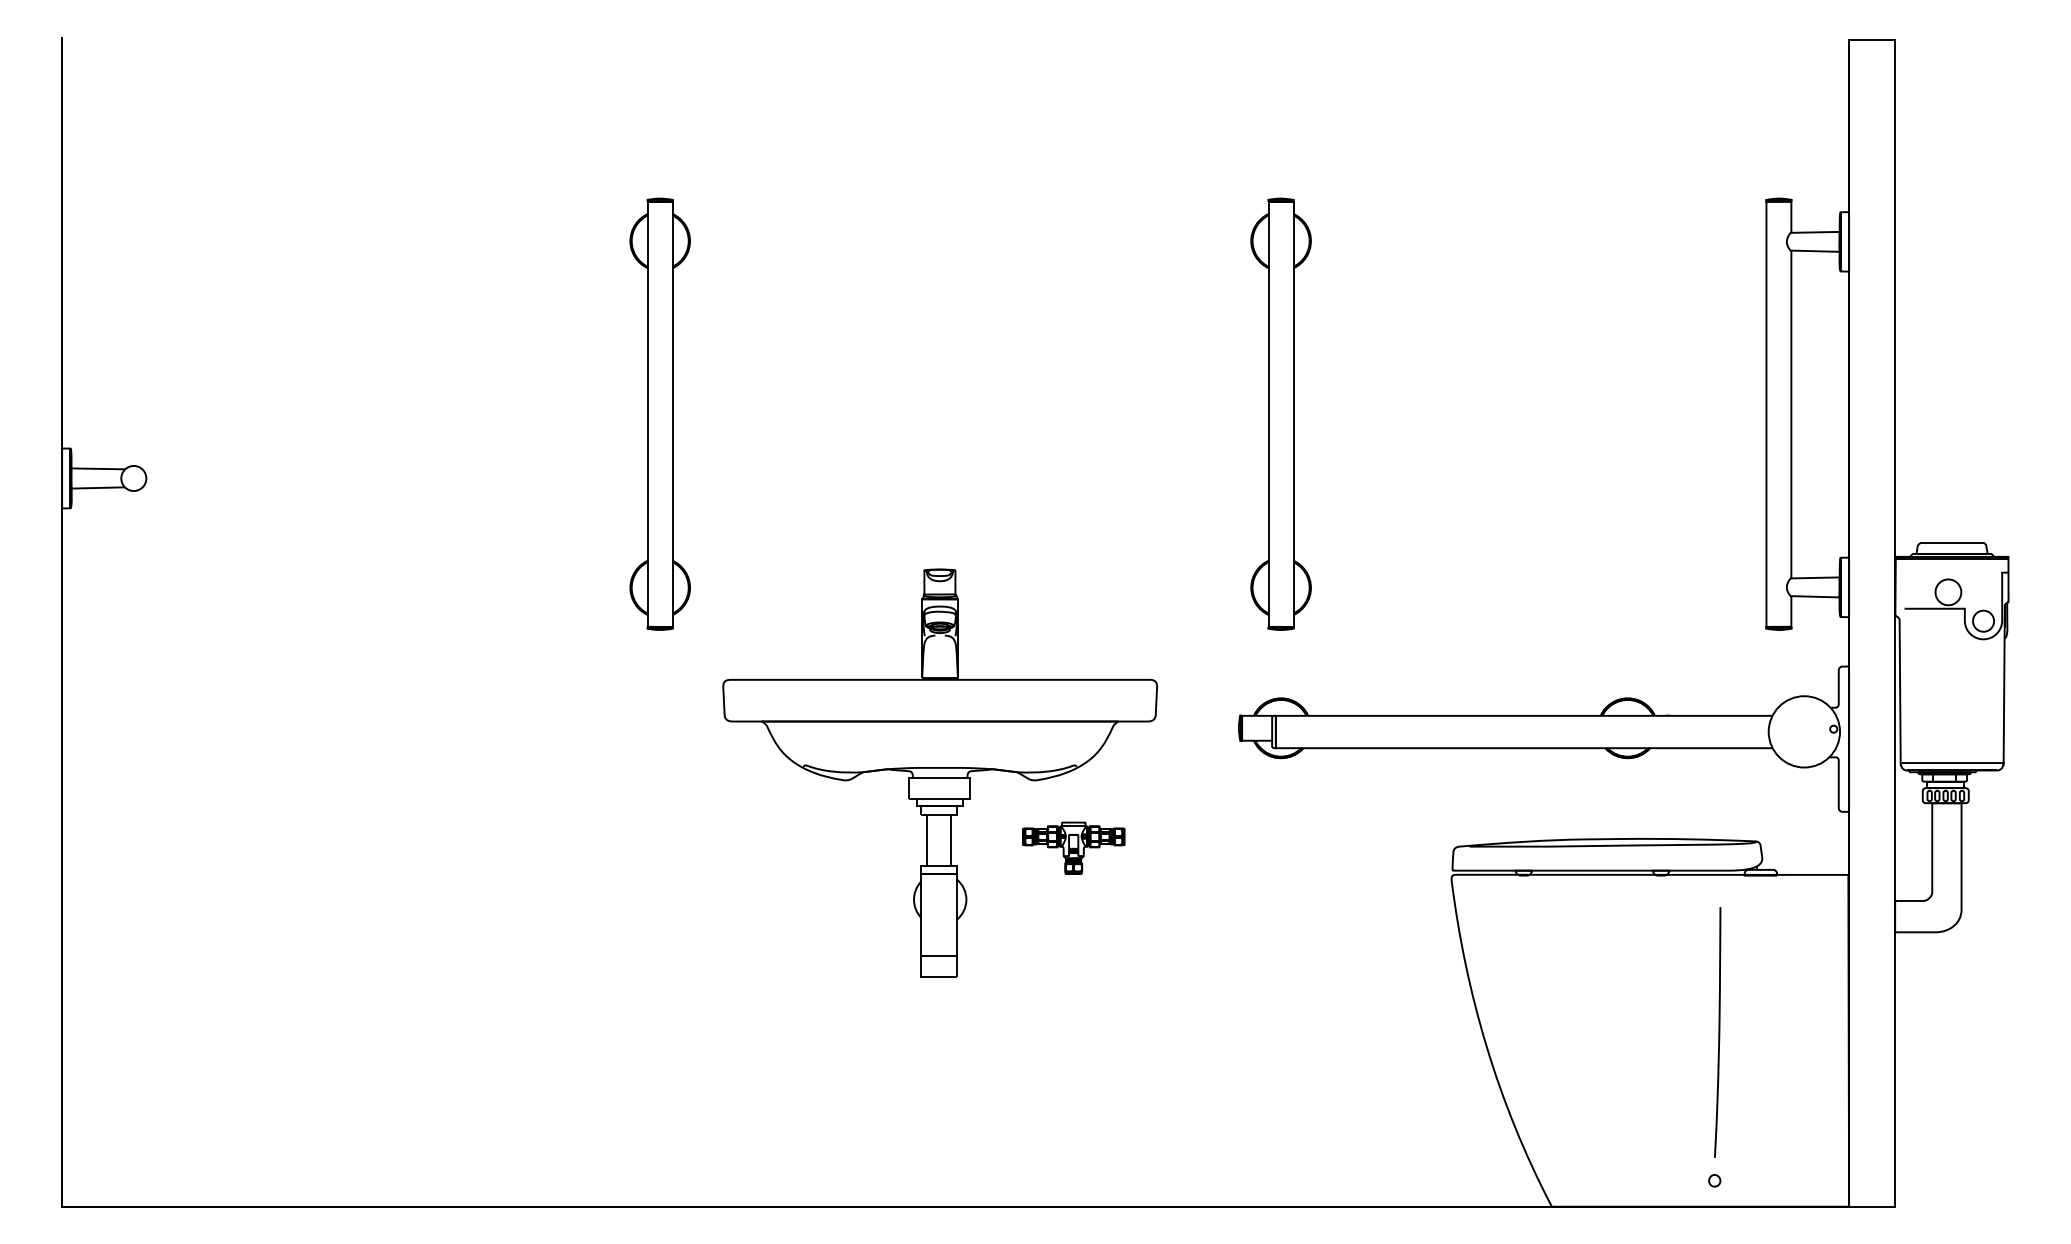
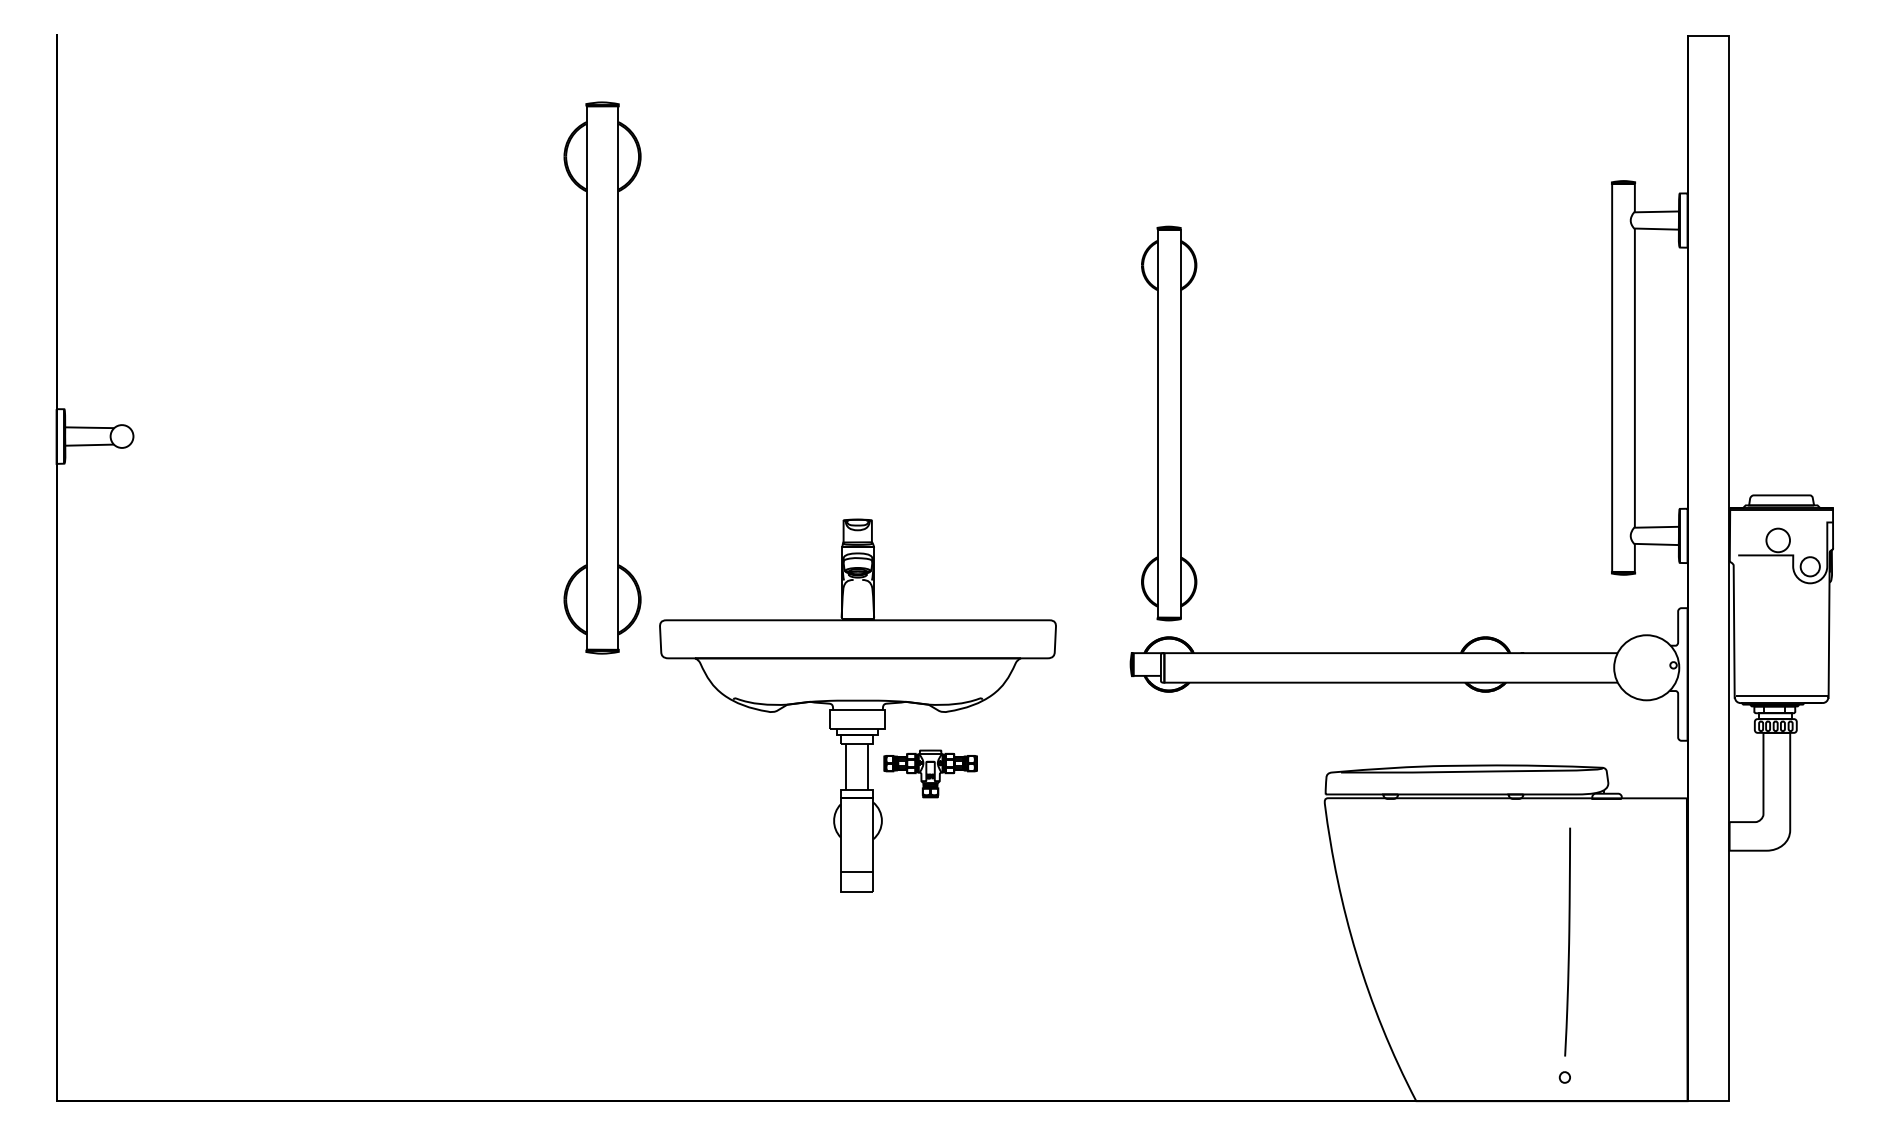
part: (659, 413) -> (601, 377), size x1.4
part: (1280, 413) -> (1168, 422), moved
part: (1073, 847) -> (930, 773), moved

